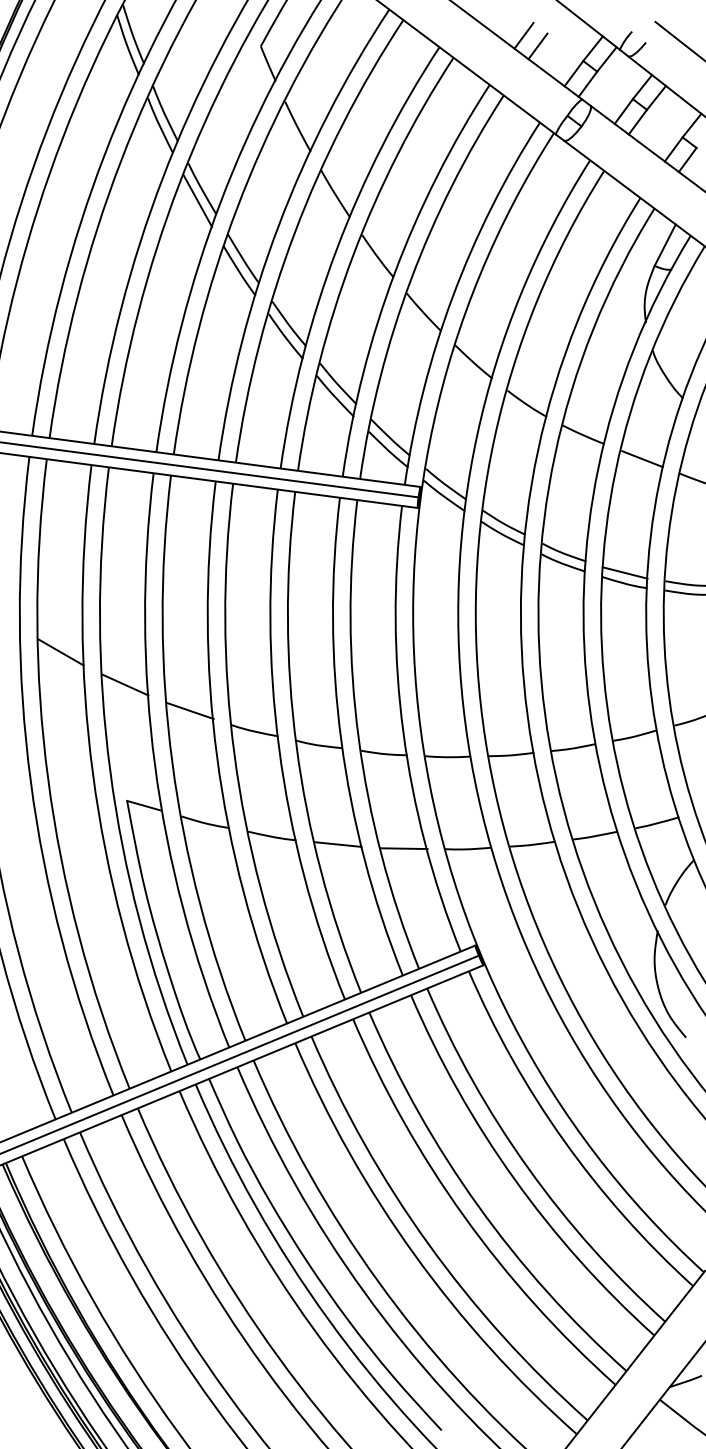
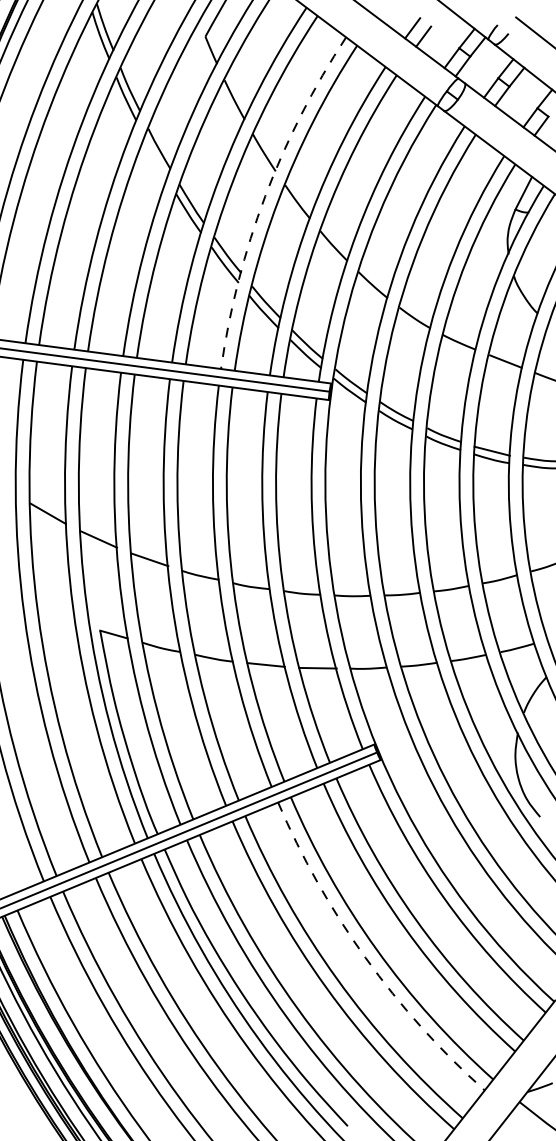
line: (197, 201) -> (155, 158), removed
arc: (336, 249) -> (265, 196), solid -> dashed
arc: (464, 1216) -> (365, 957), solid -> dashed

